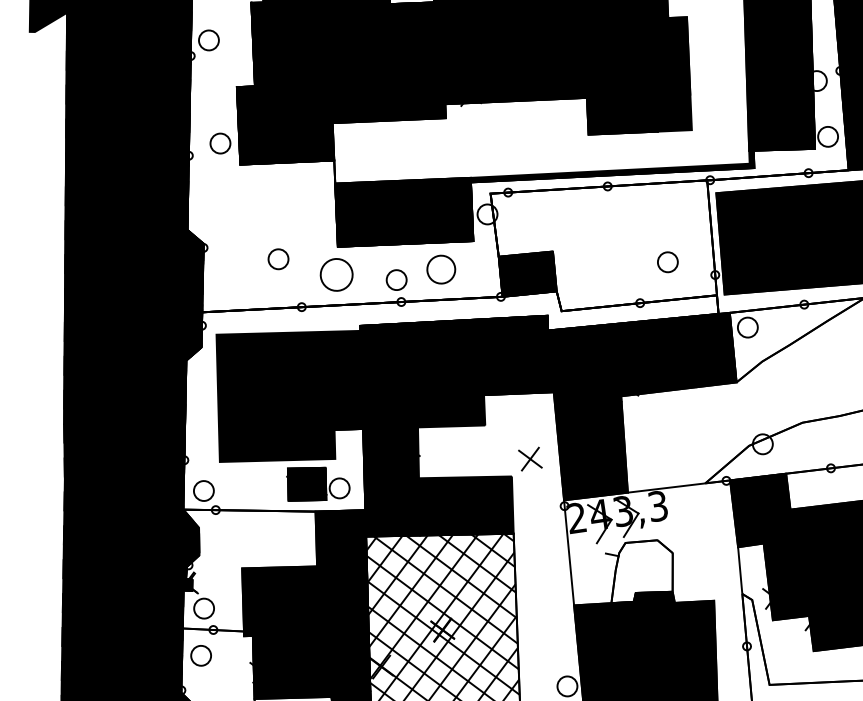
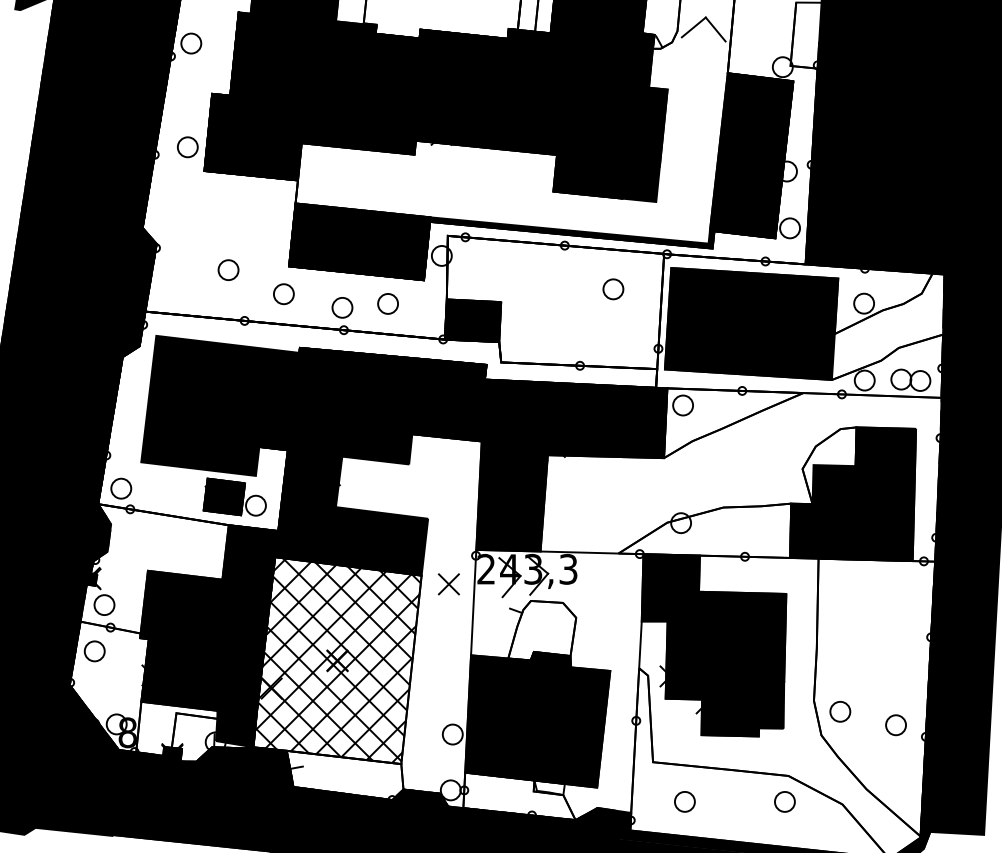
circle: (668, 262) -> (613, 289), moved
circle: (440, 269) -> (387, 303), size x0.71
circle: (336, 275) -> (283, 294), size x0.62
part: (529, 459) -> (448, 584), moved

